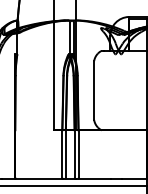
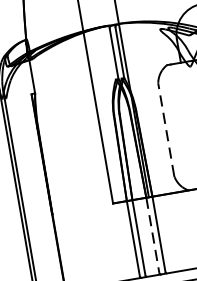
line: (94, 90) -> (166, 129), solid -> dashed
line: (74, 153) -> (152, 234), solid -> dashed

